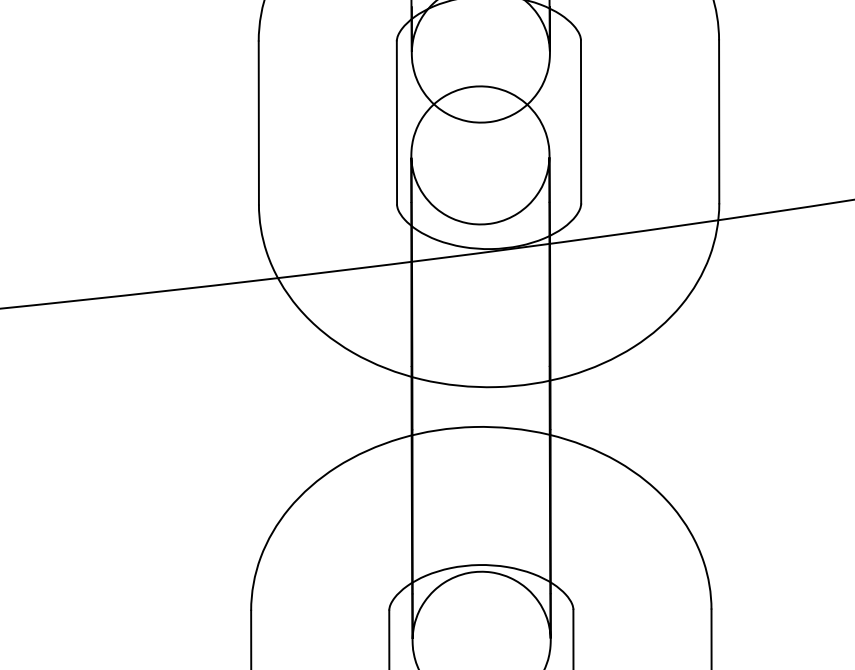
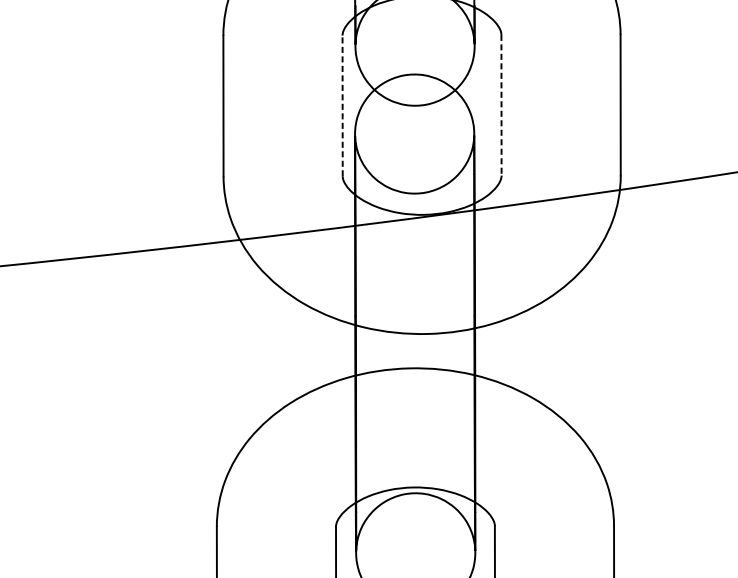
line: (396, 122) -> (342, 105), solid -> dashed
line: (581, 122) -> (501, 105), solid -> dashed

